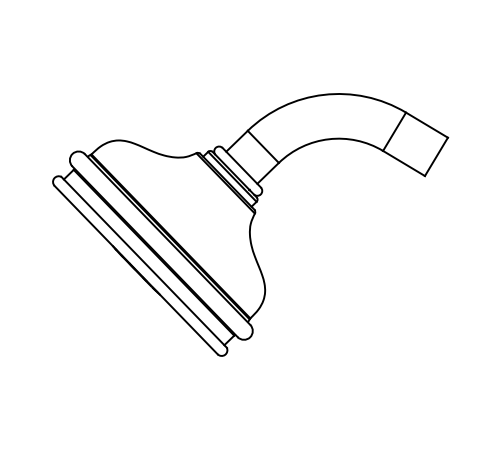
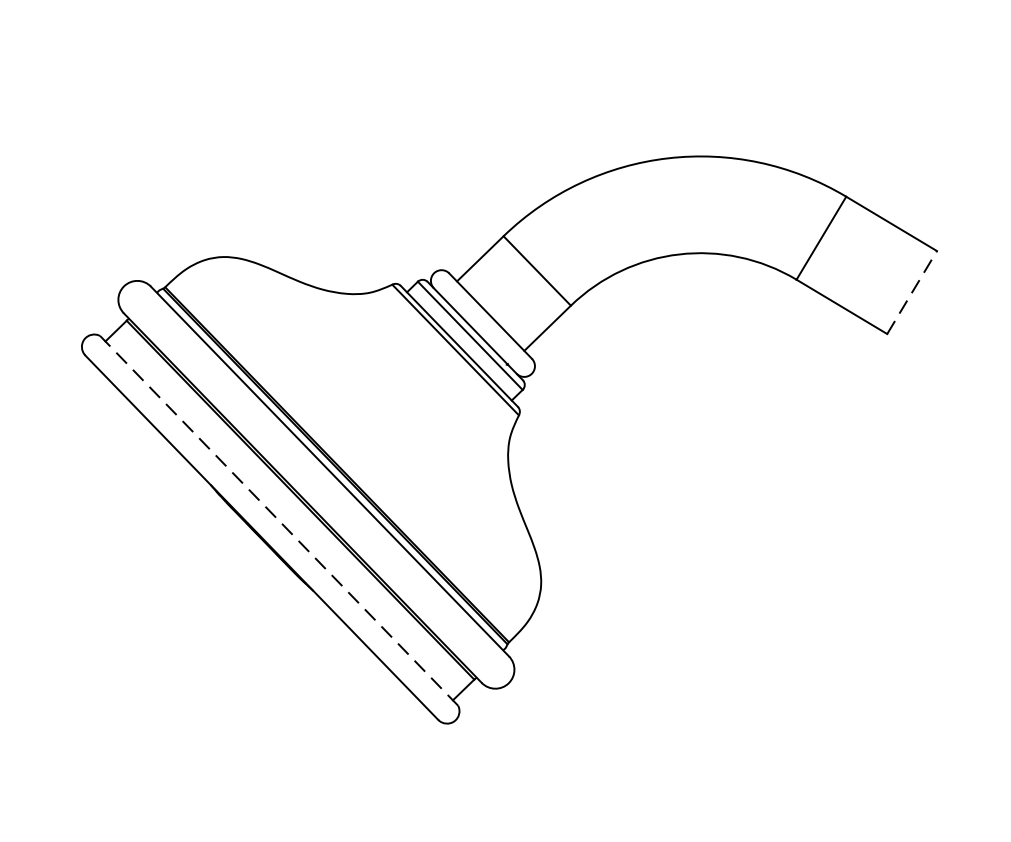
line: (436, 156) -> (912, 291), solid -> dashed
line: (144, 262) -> (279, 521), solid -> dashed

